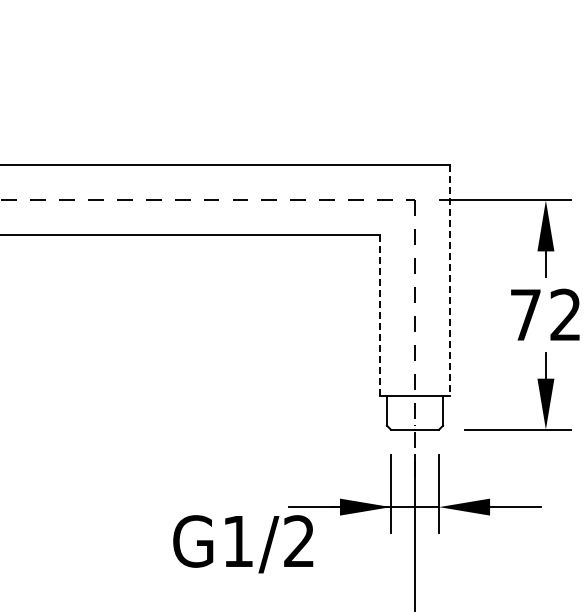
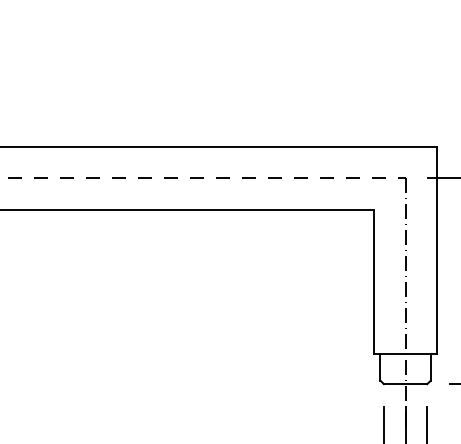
line: (450, 281) -> (437, 251), dashed -> solid
line: (380, 316) -> (374, 282), dashed -> solid

